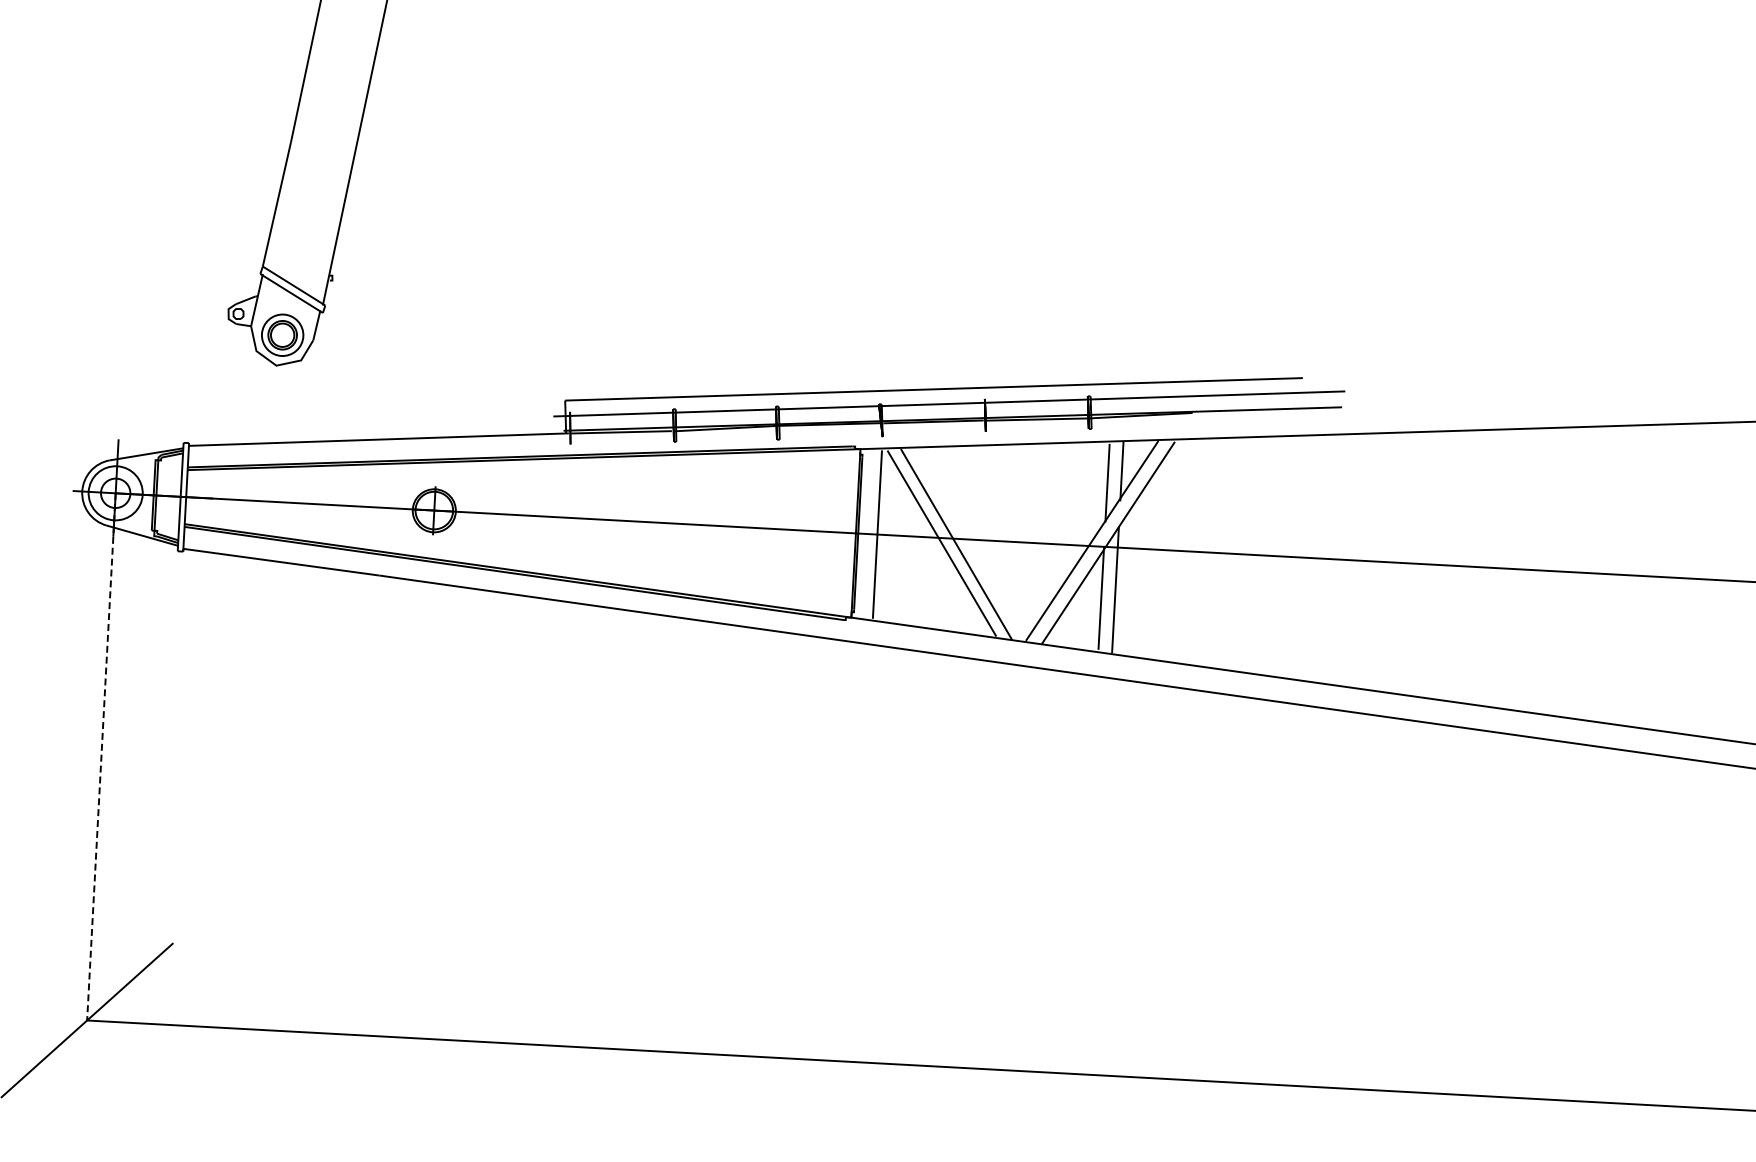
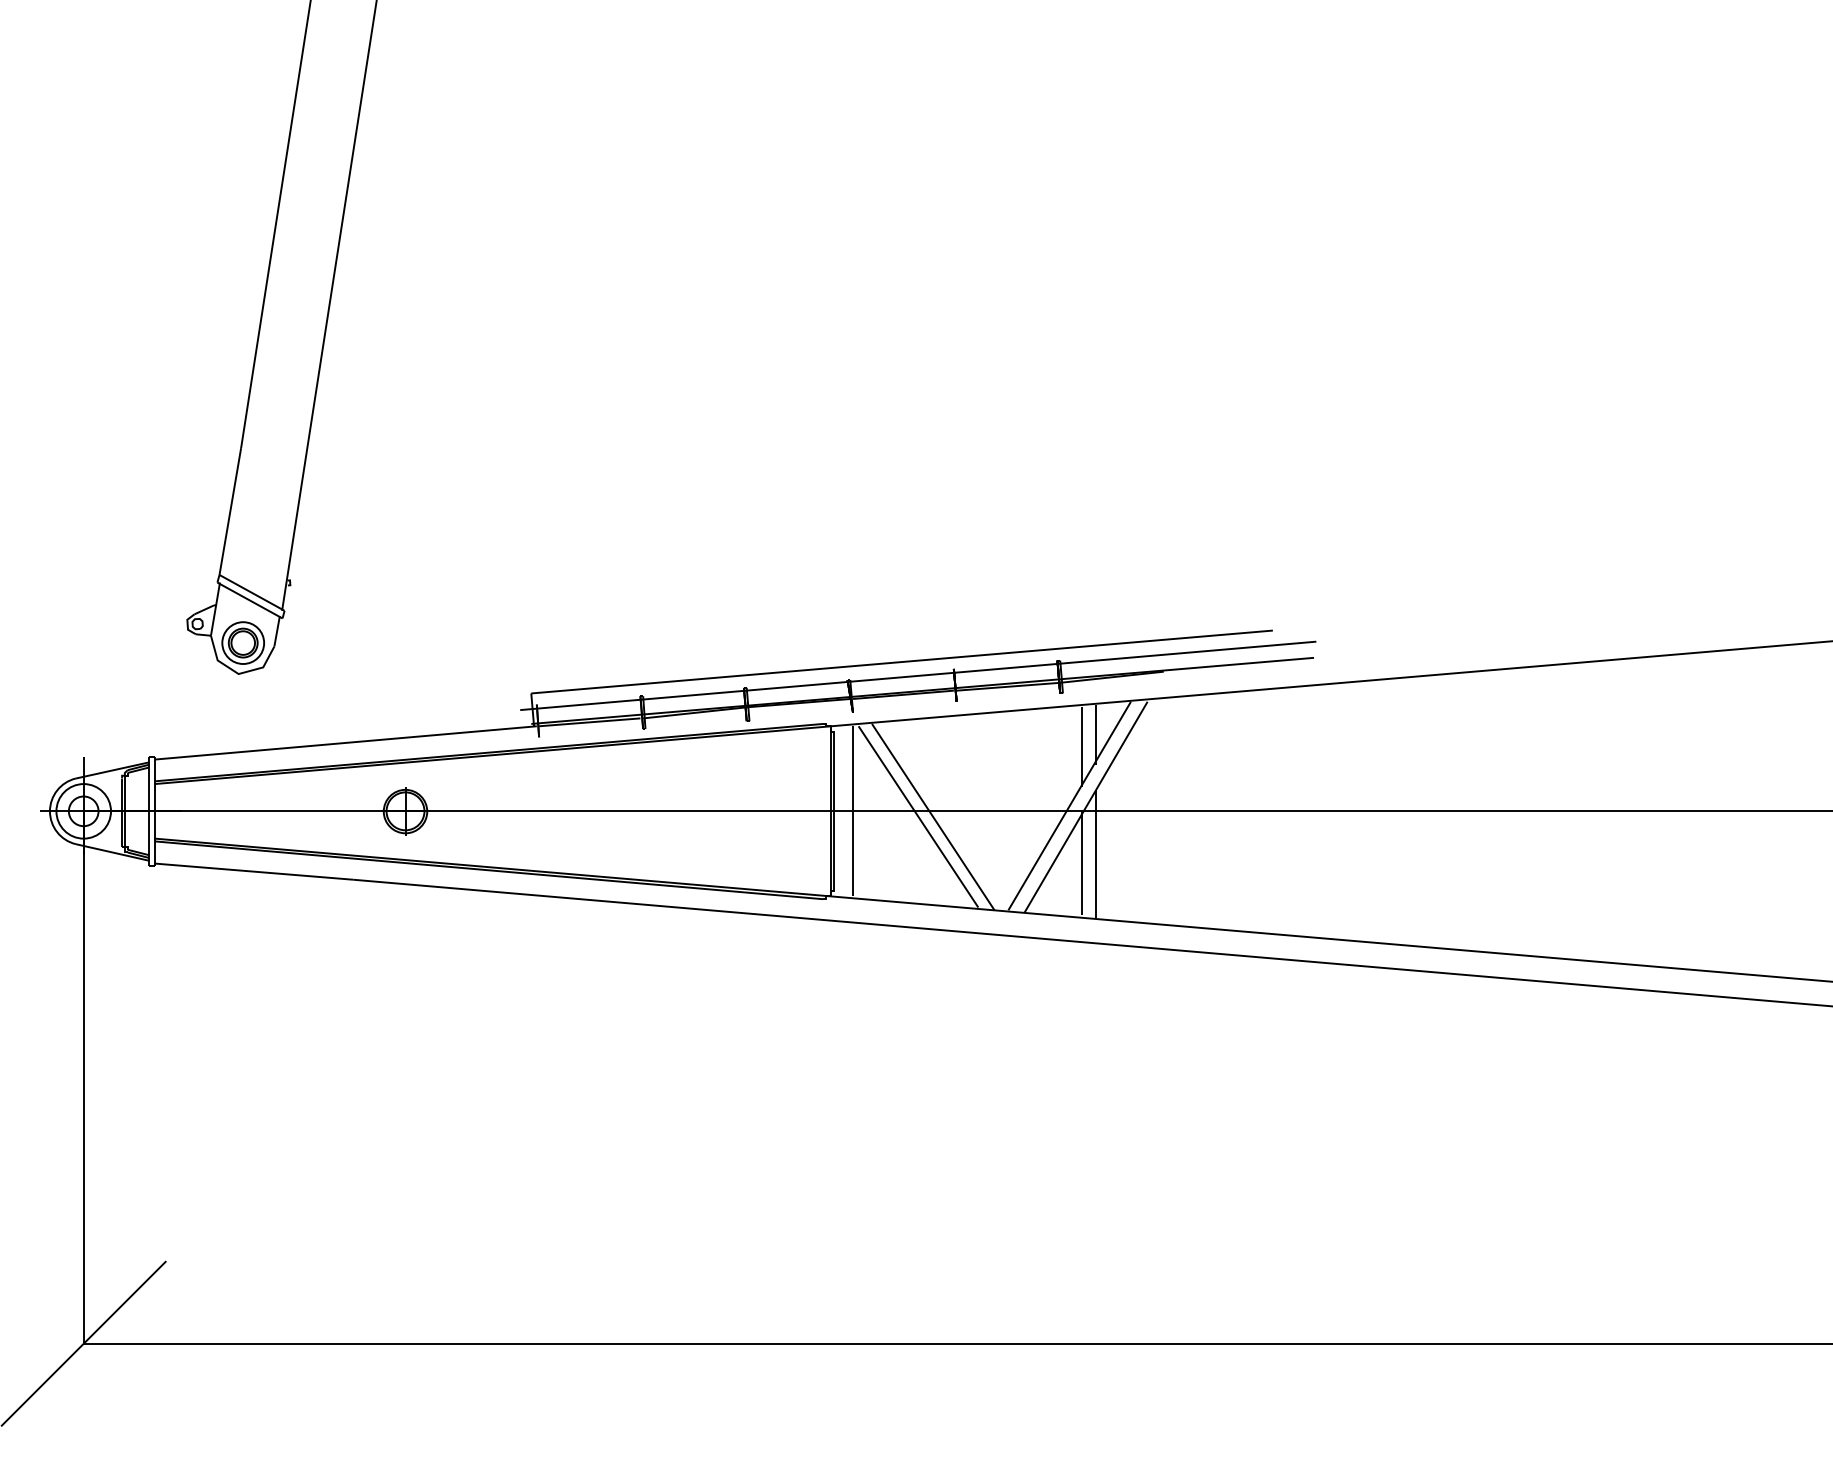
line: (101, 757) -> (83, 1078), dashed -> solid

